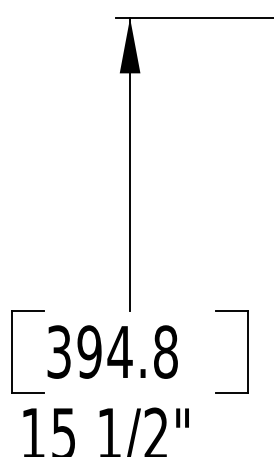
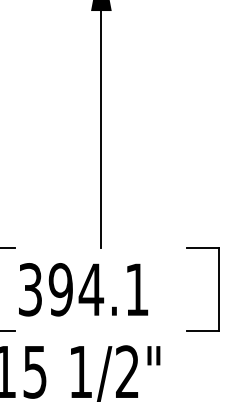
text: (165, 351) -> (136, 289), 394.8 -> 394.1

